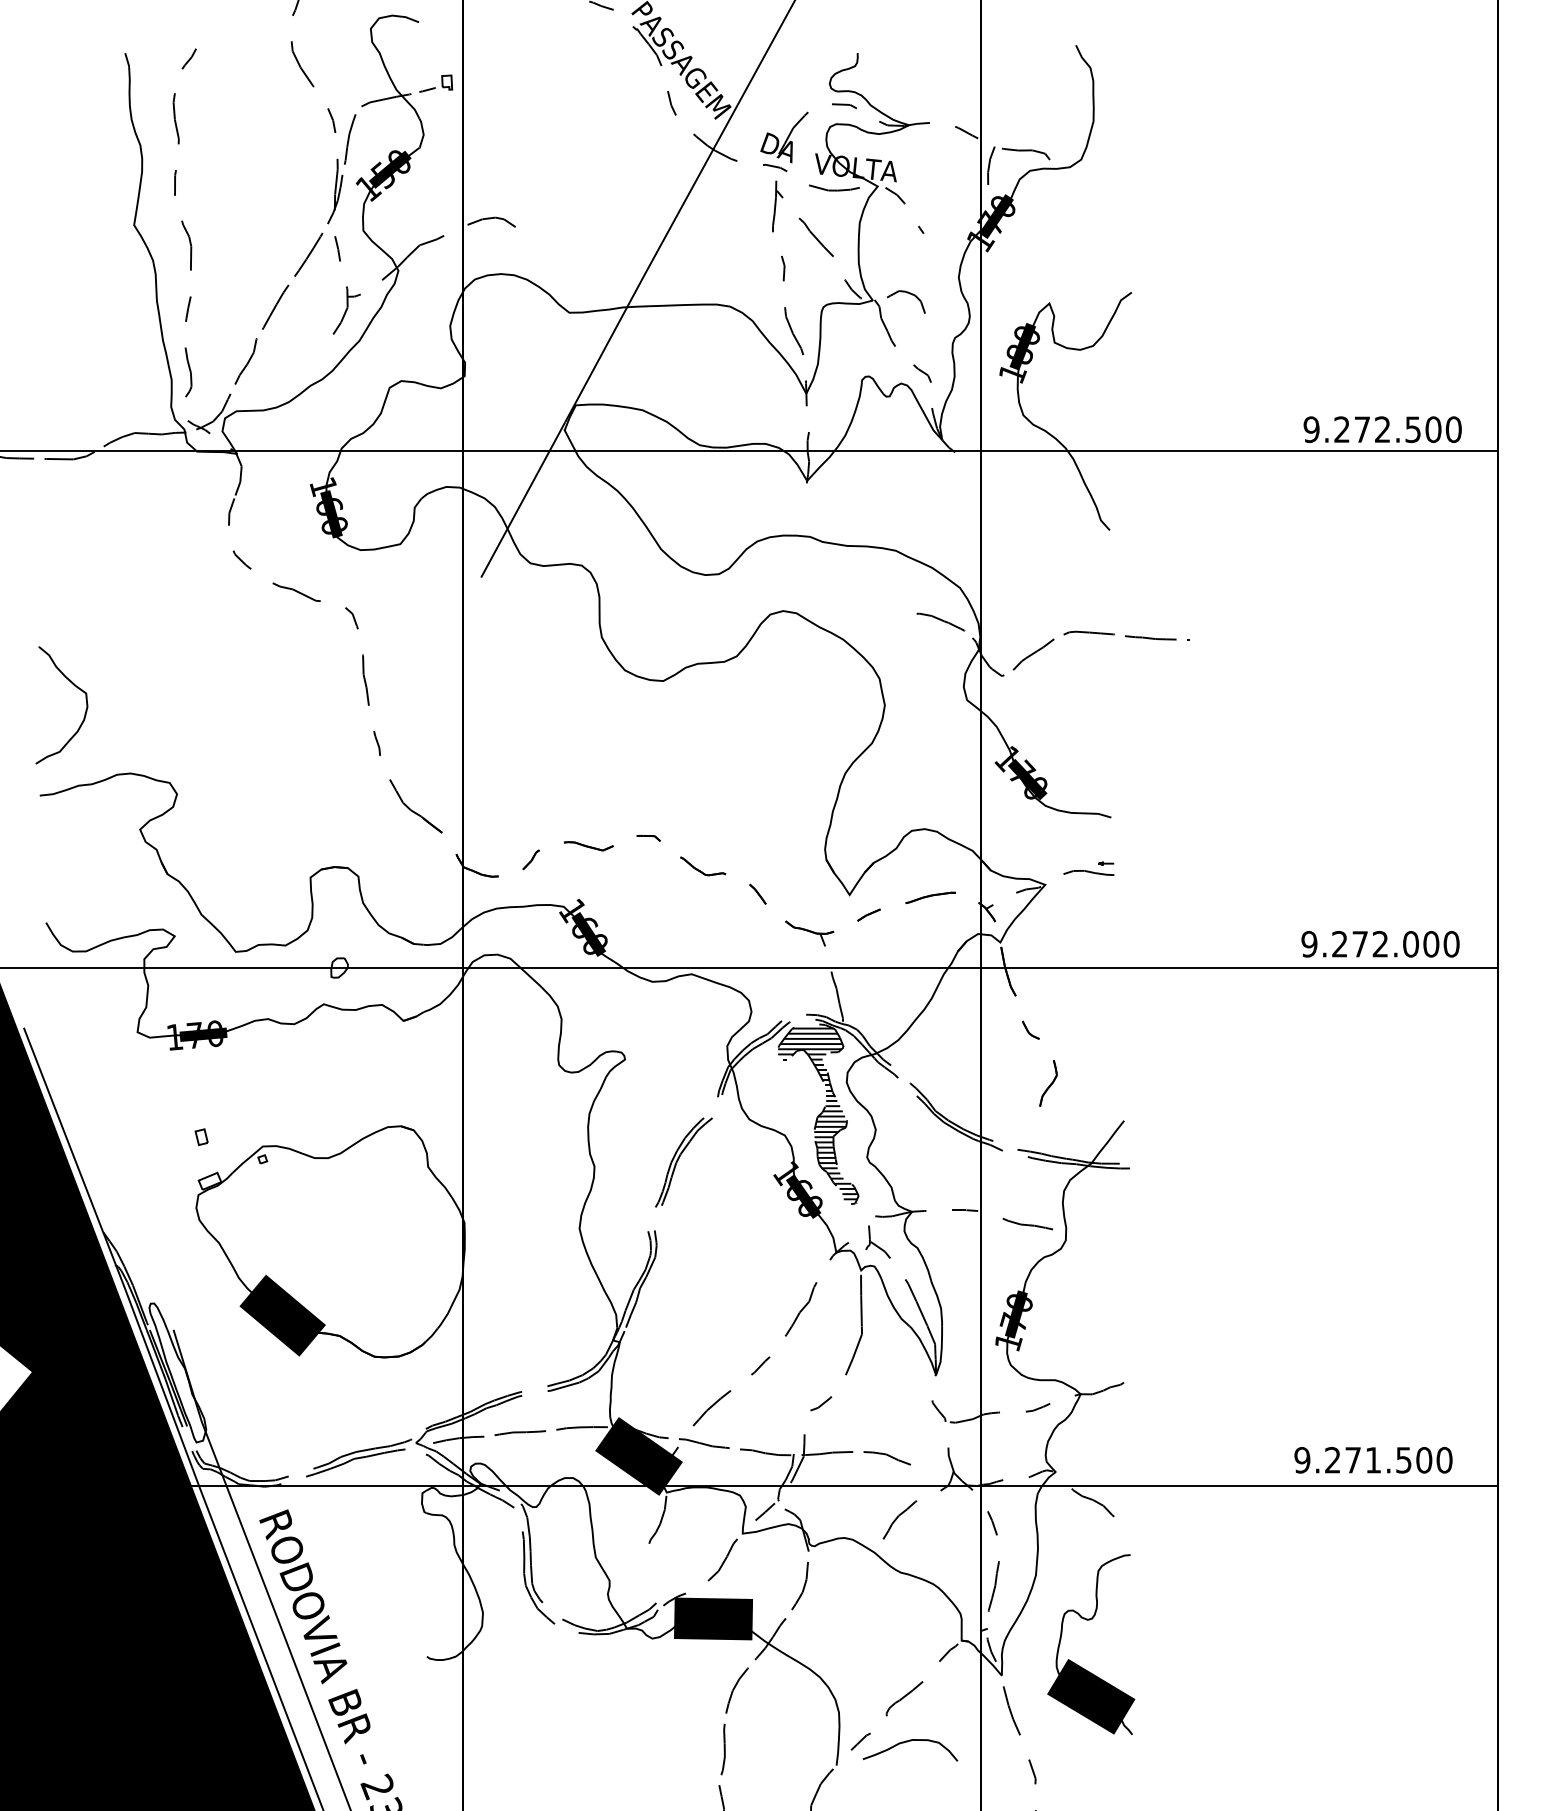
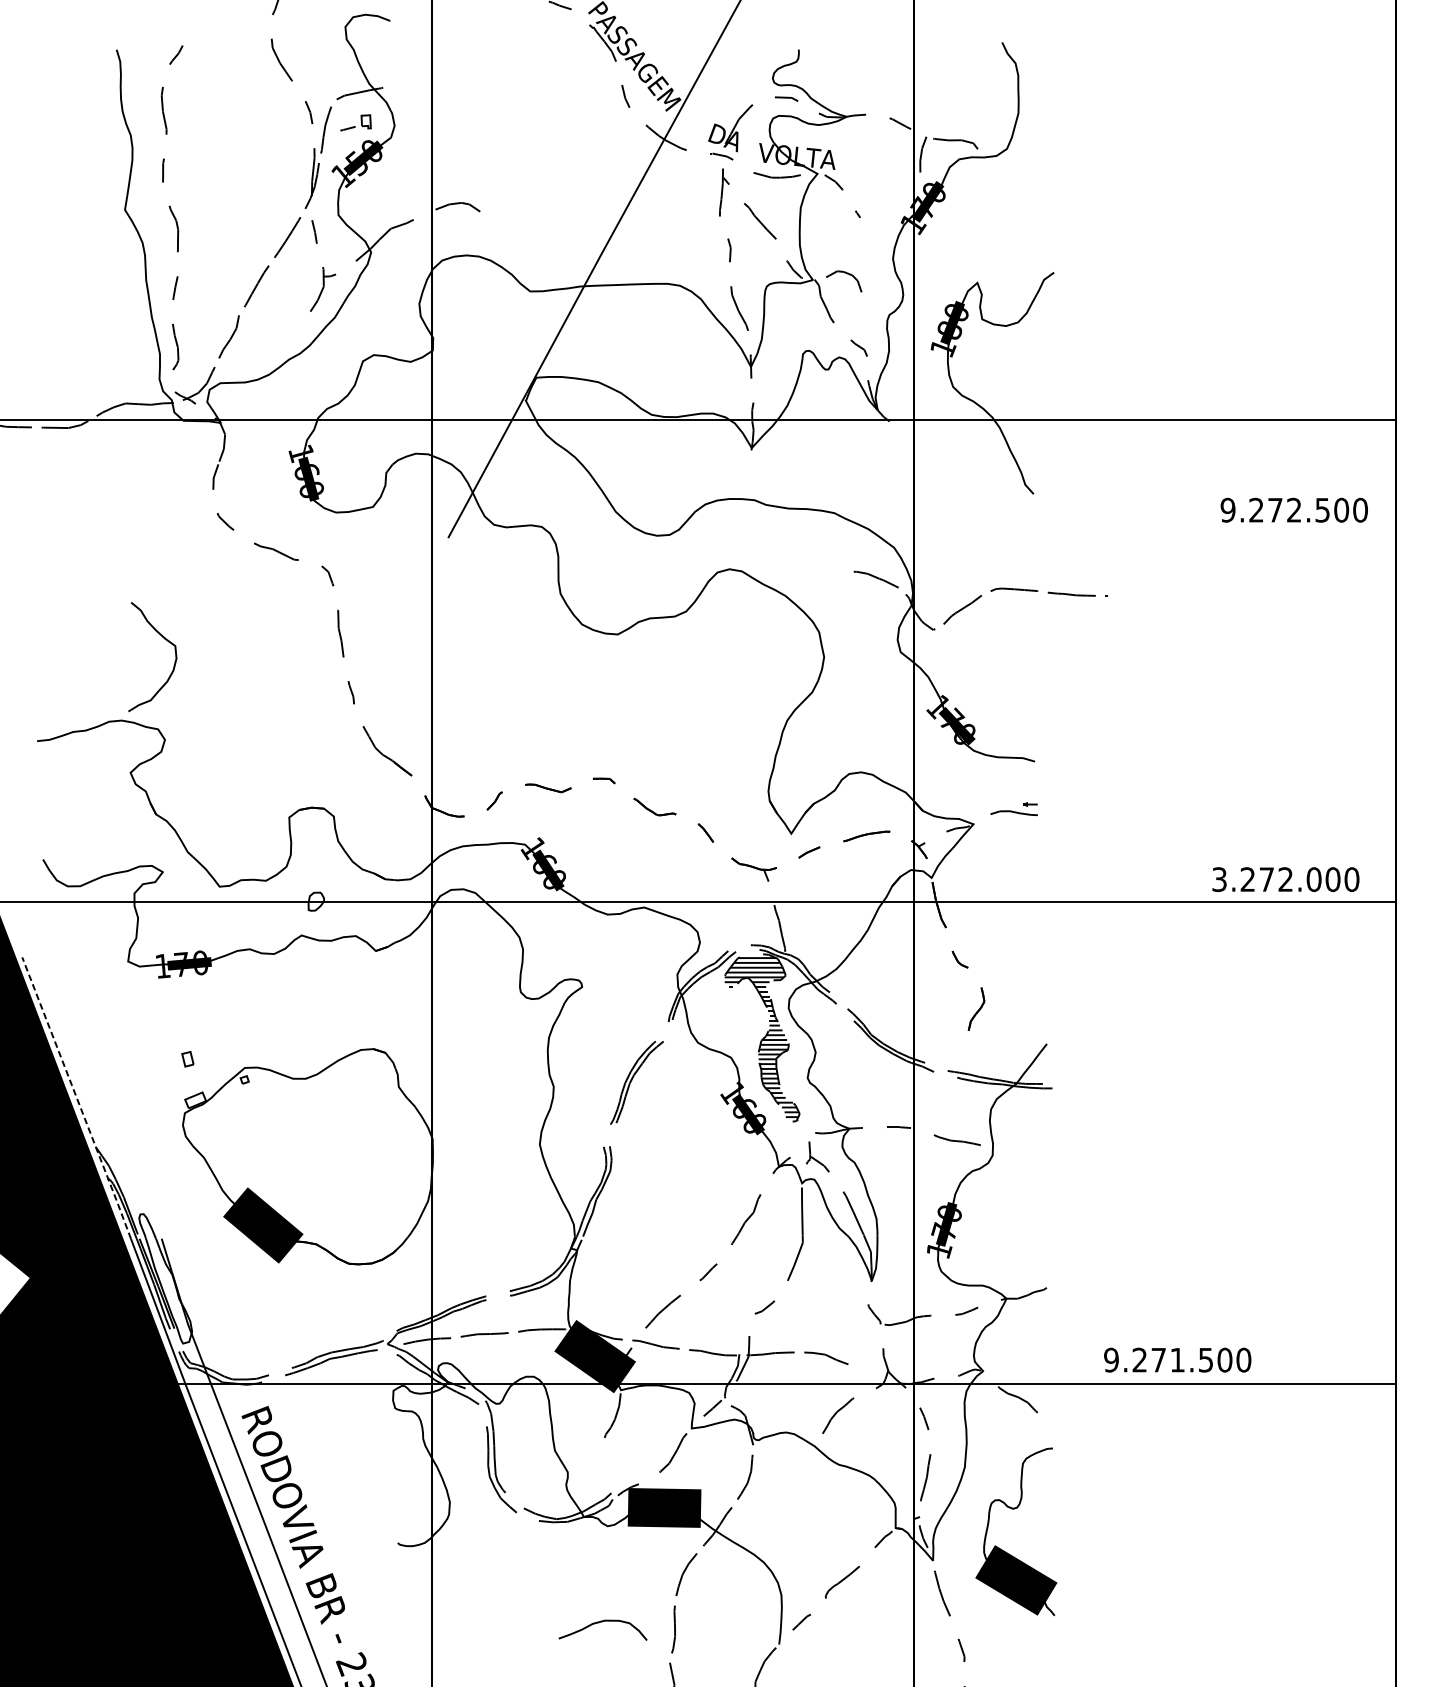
part: (436, 83) -> (356, 122), moved
text: (1382, 429) -> (1294, 510), moved
curve: (74, 686) -> (164, 639), moved
text: (1309, 944) -> (1219, 879), 9.272.000 -> 3.272.000
line: (82, 1179) -> (76, 1098), solid -> dashed
text: (1373, 1460) -> (1177, 1360), moved
curve: (907, 1742) -> (600, 1622), moved

